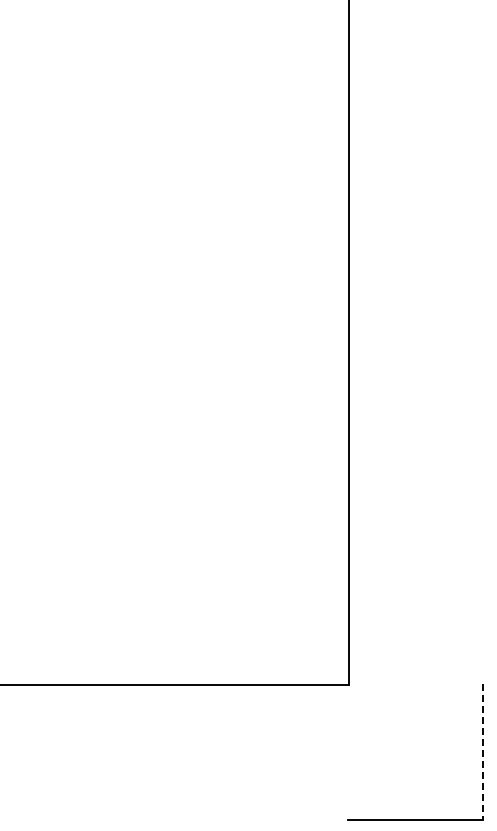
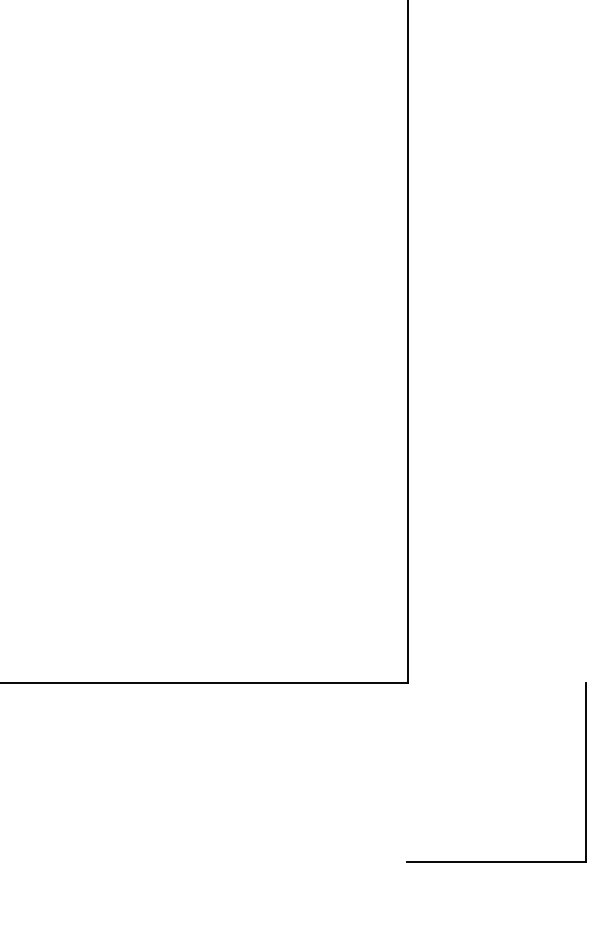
line: (483, 752) -> (586, 772), dashed -> solid

